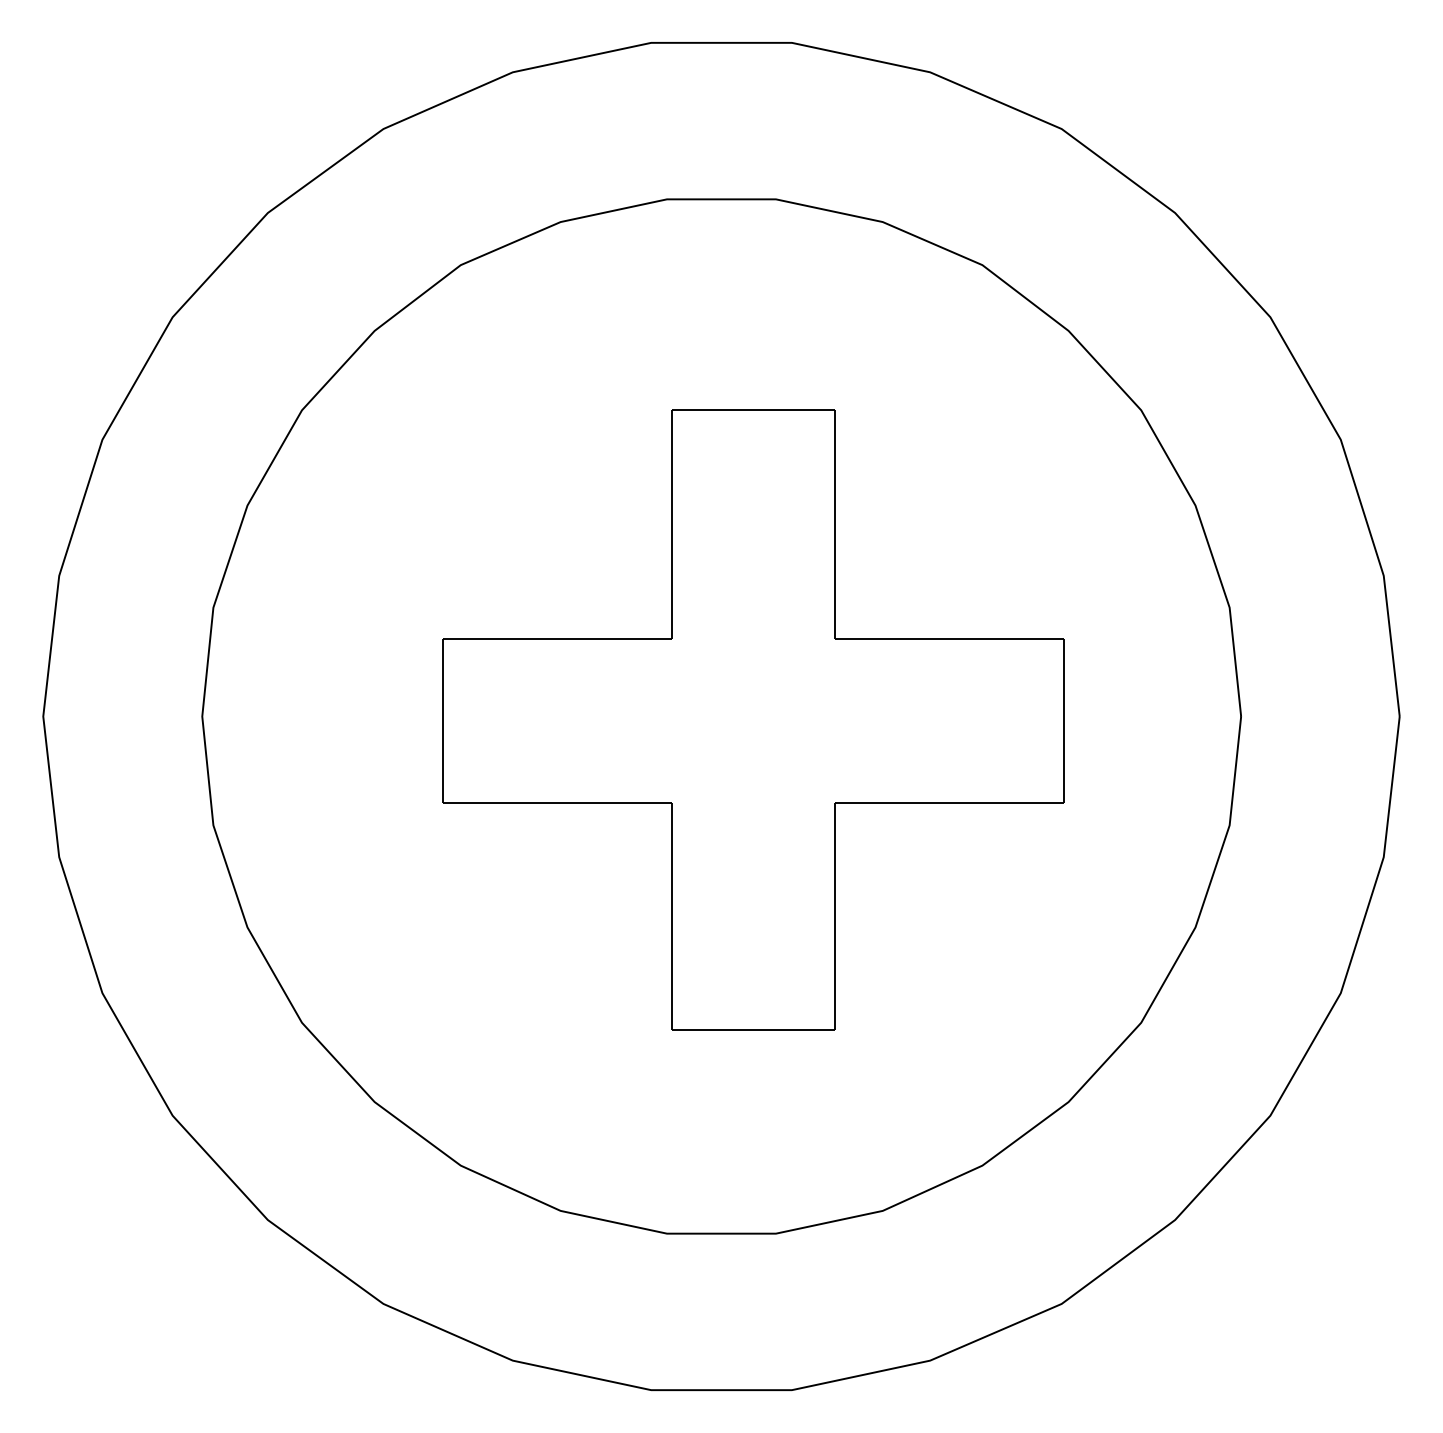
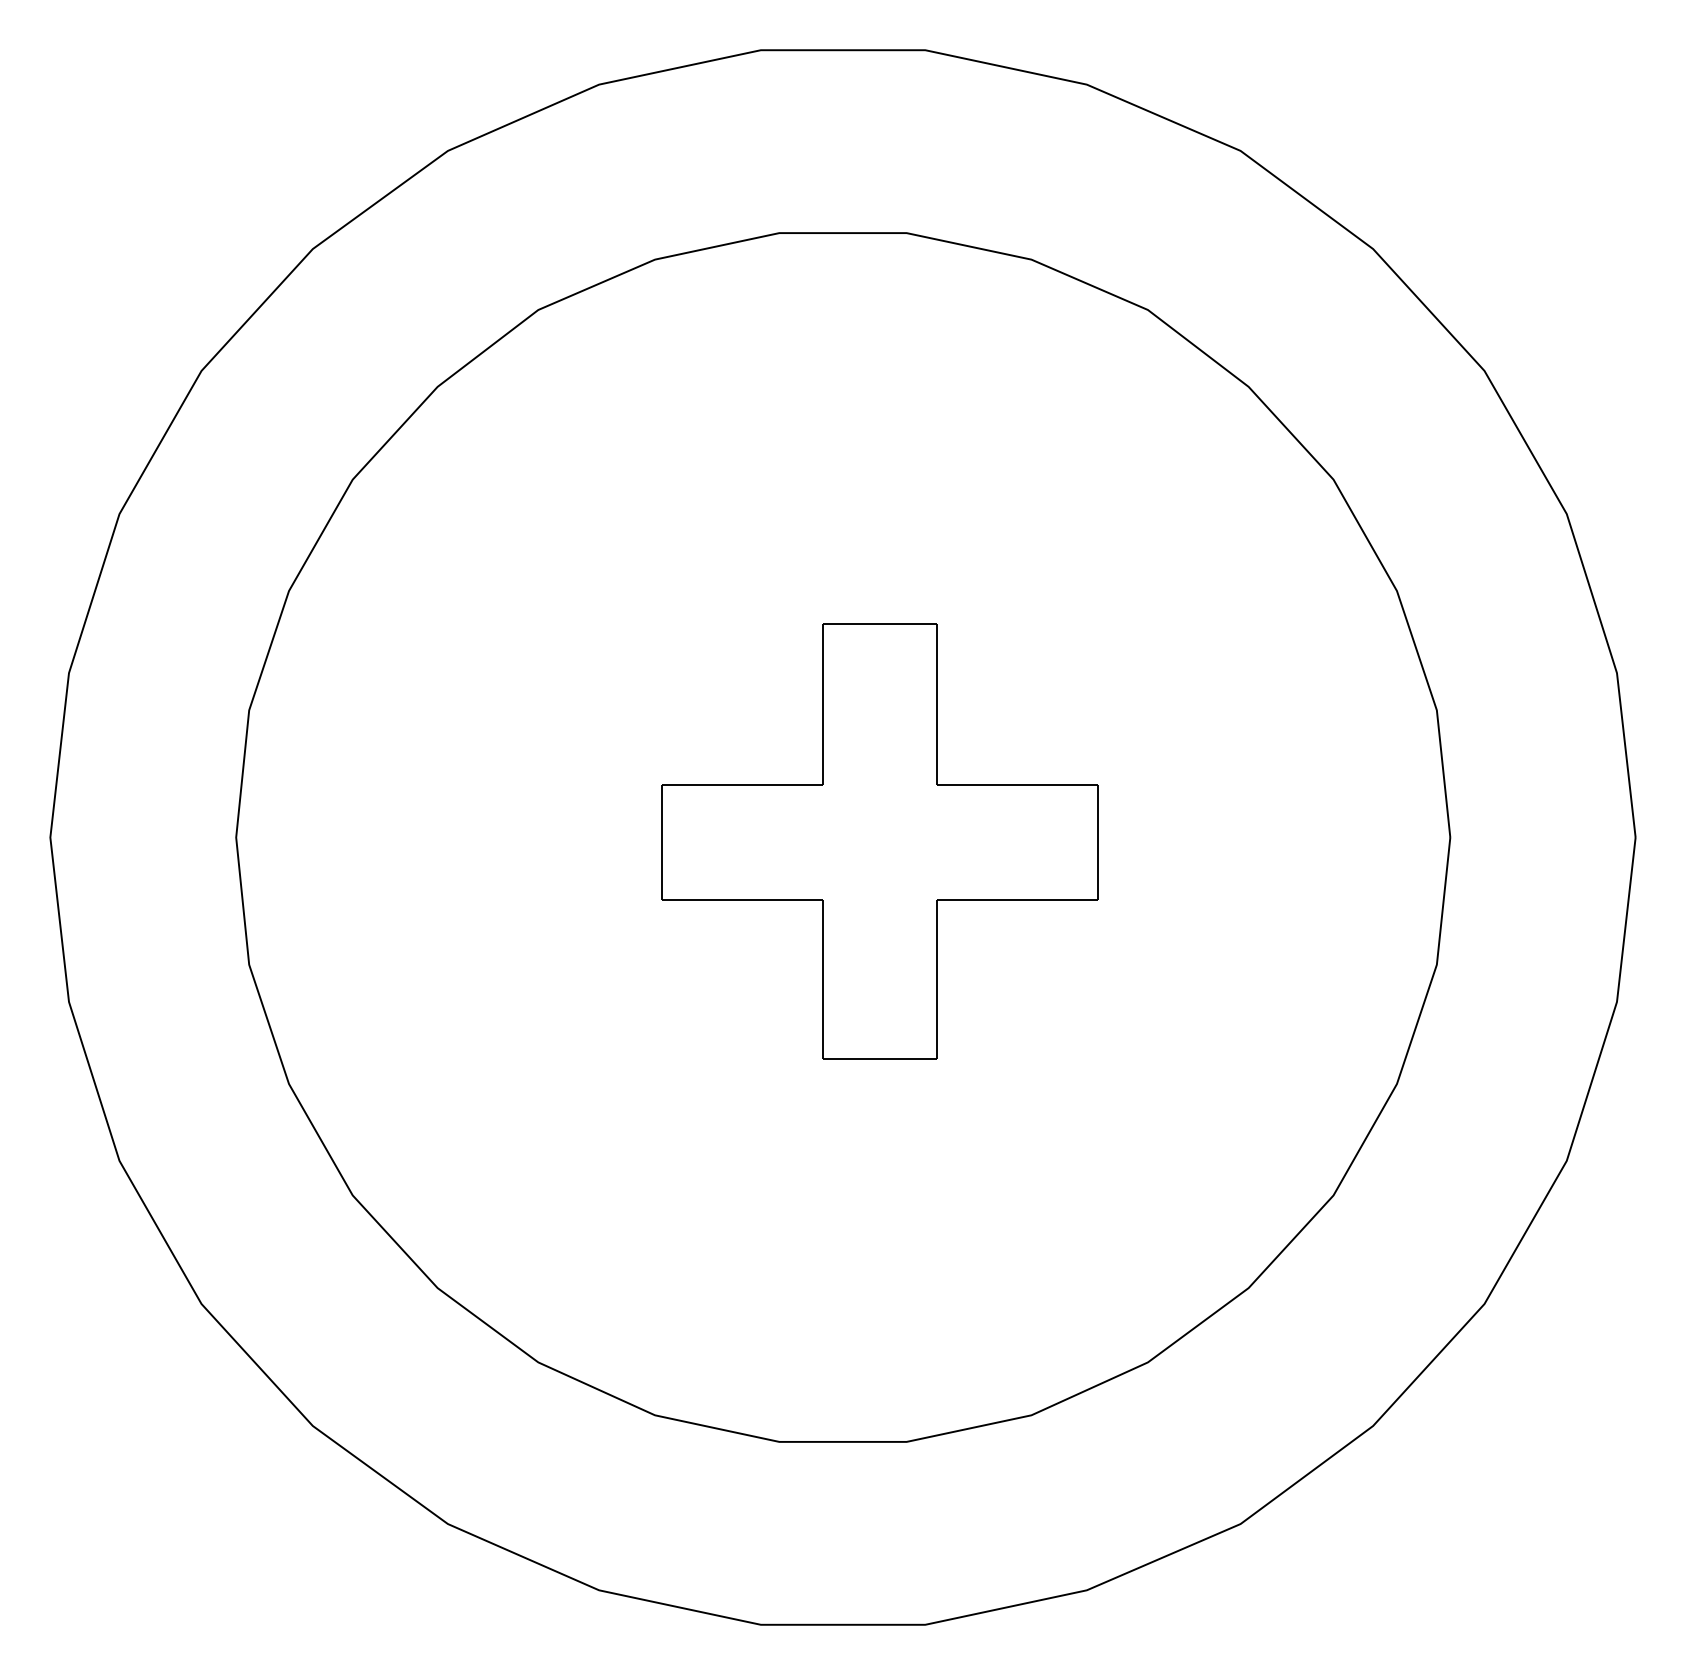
part: (753, 719) -> (880, 841), size x0.6

